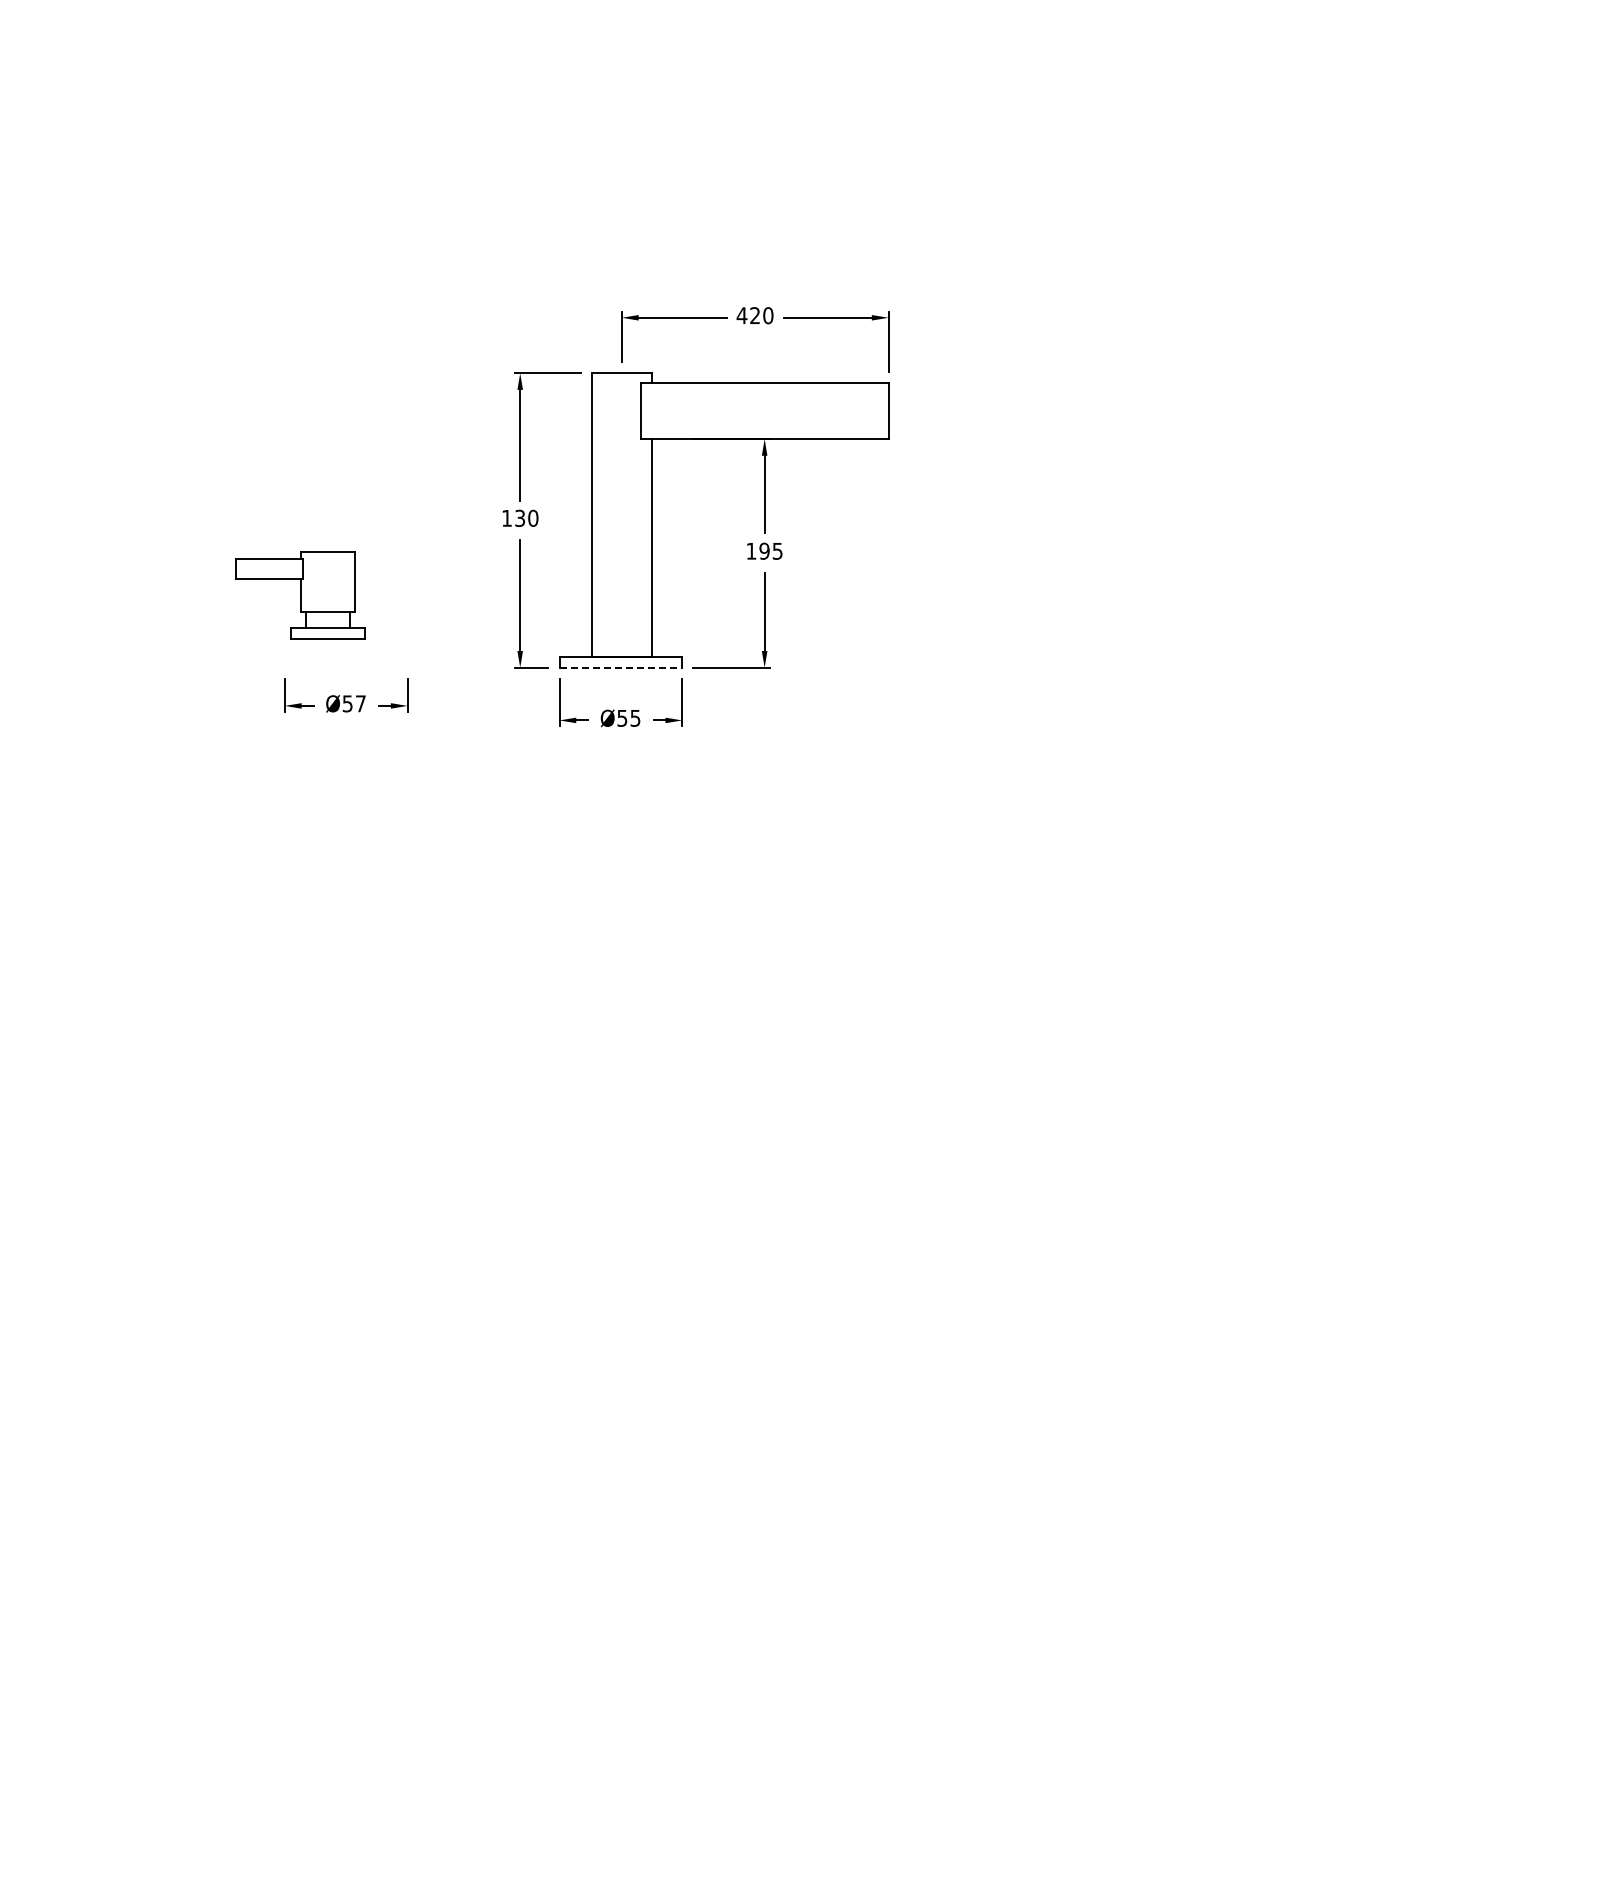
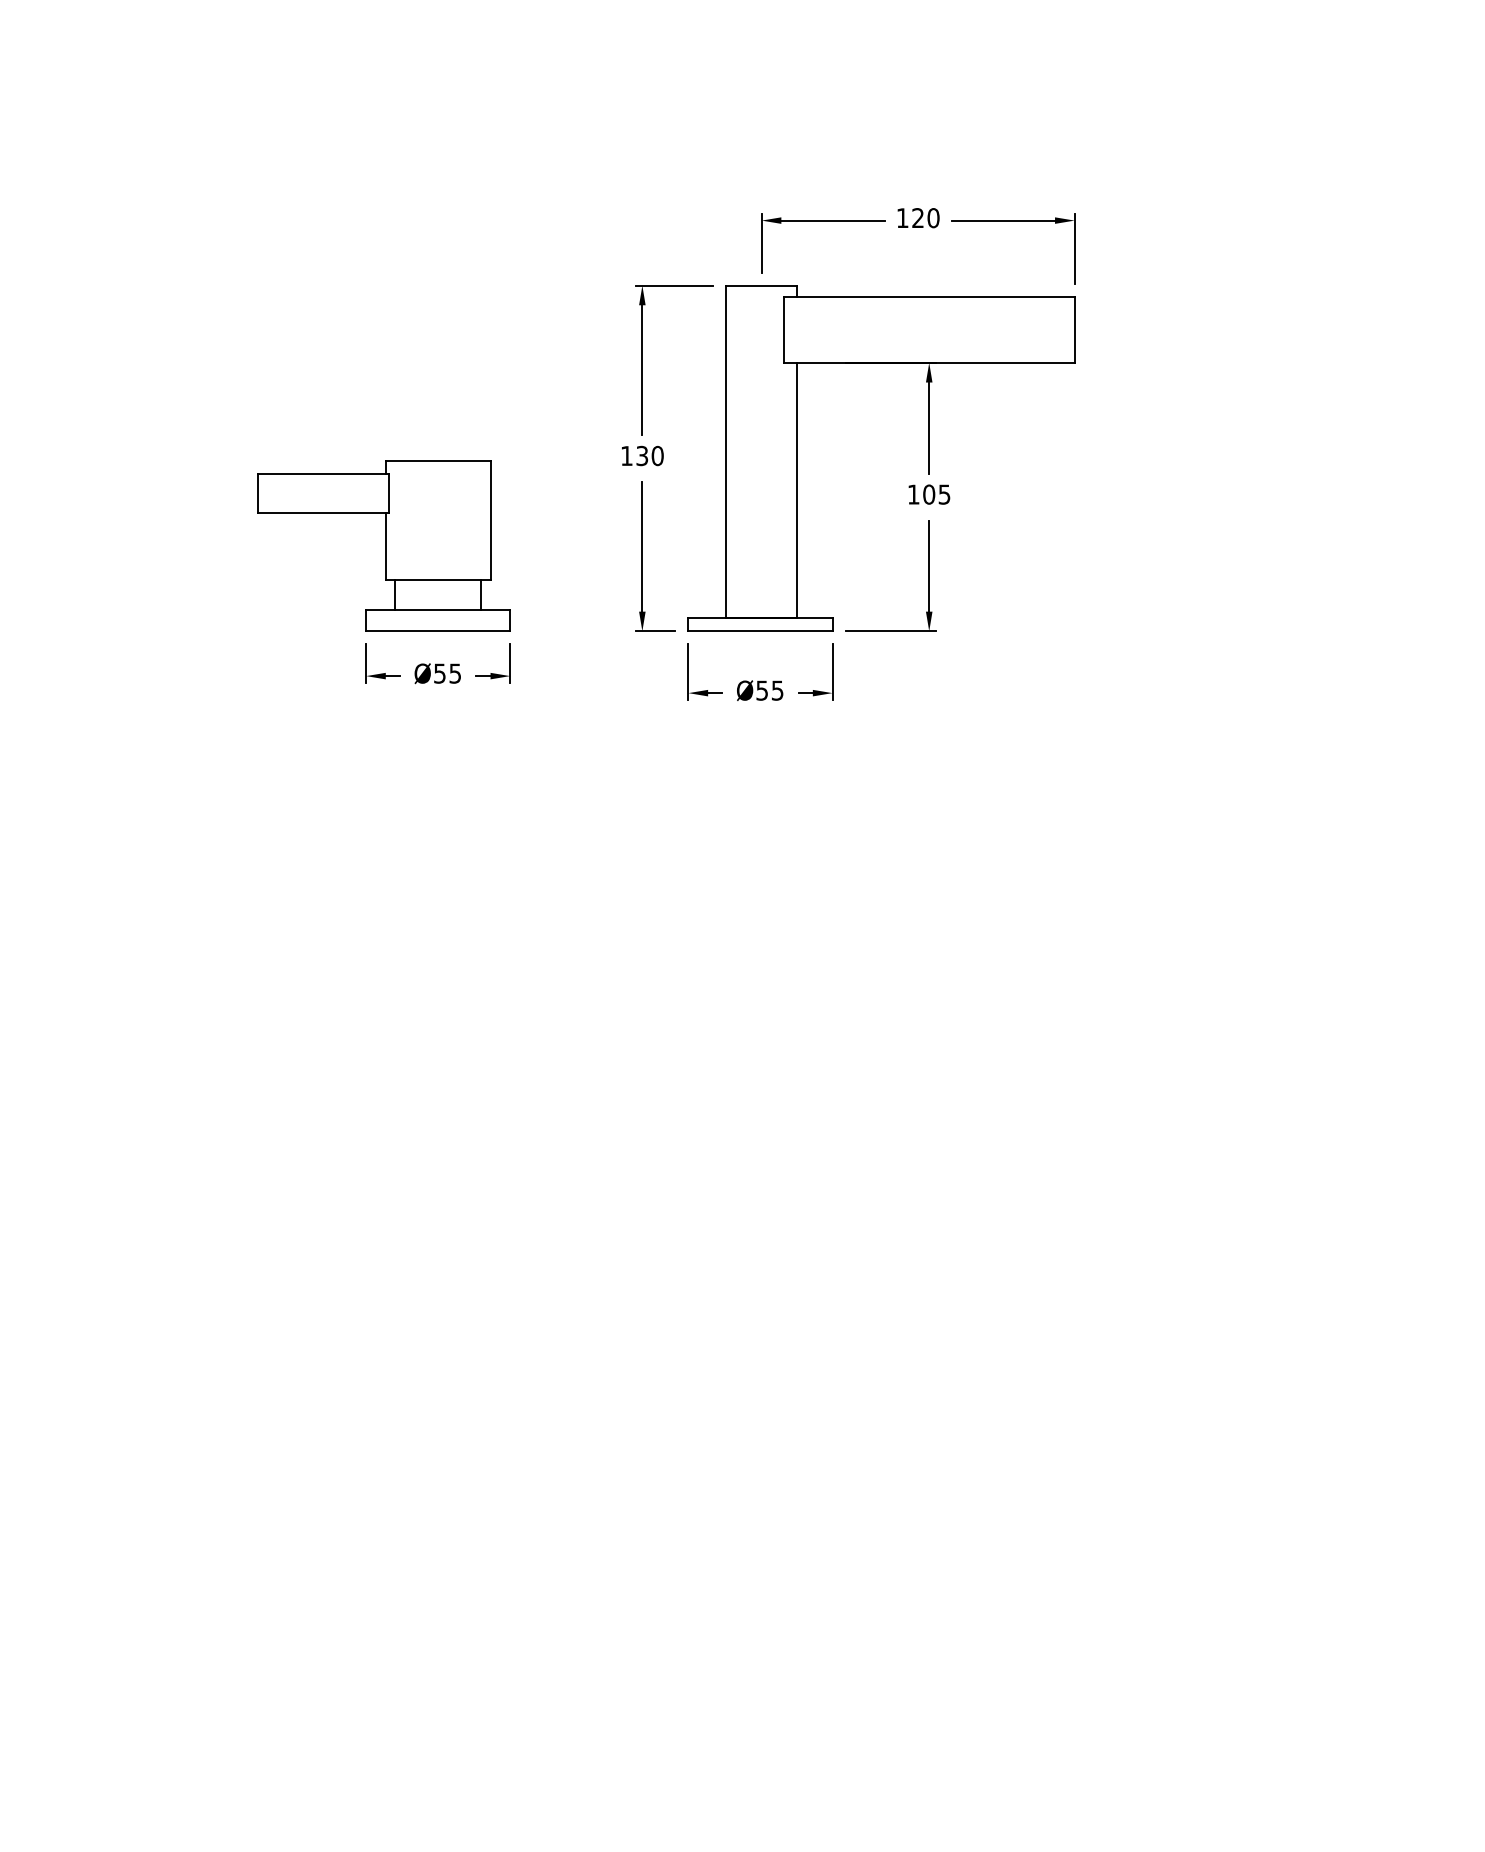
text: (741, 315) -> (902, 217), 420 -> 120
text: (764, 551) -> (929, 494), 195 -> 105
part: (300, 595) -> (384, 546), size x1.67
line: (621, 667) -> (761, 631), dashed -> solid
text: (360, 703) -> (454, 673), Ø57 -> Ø55

